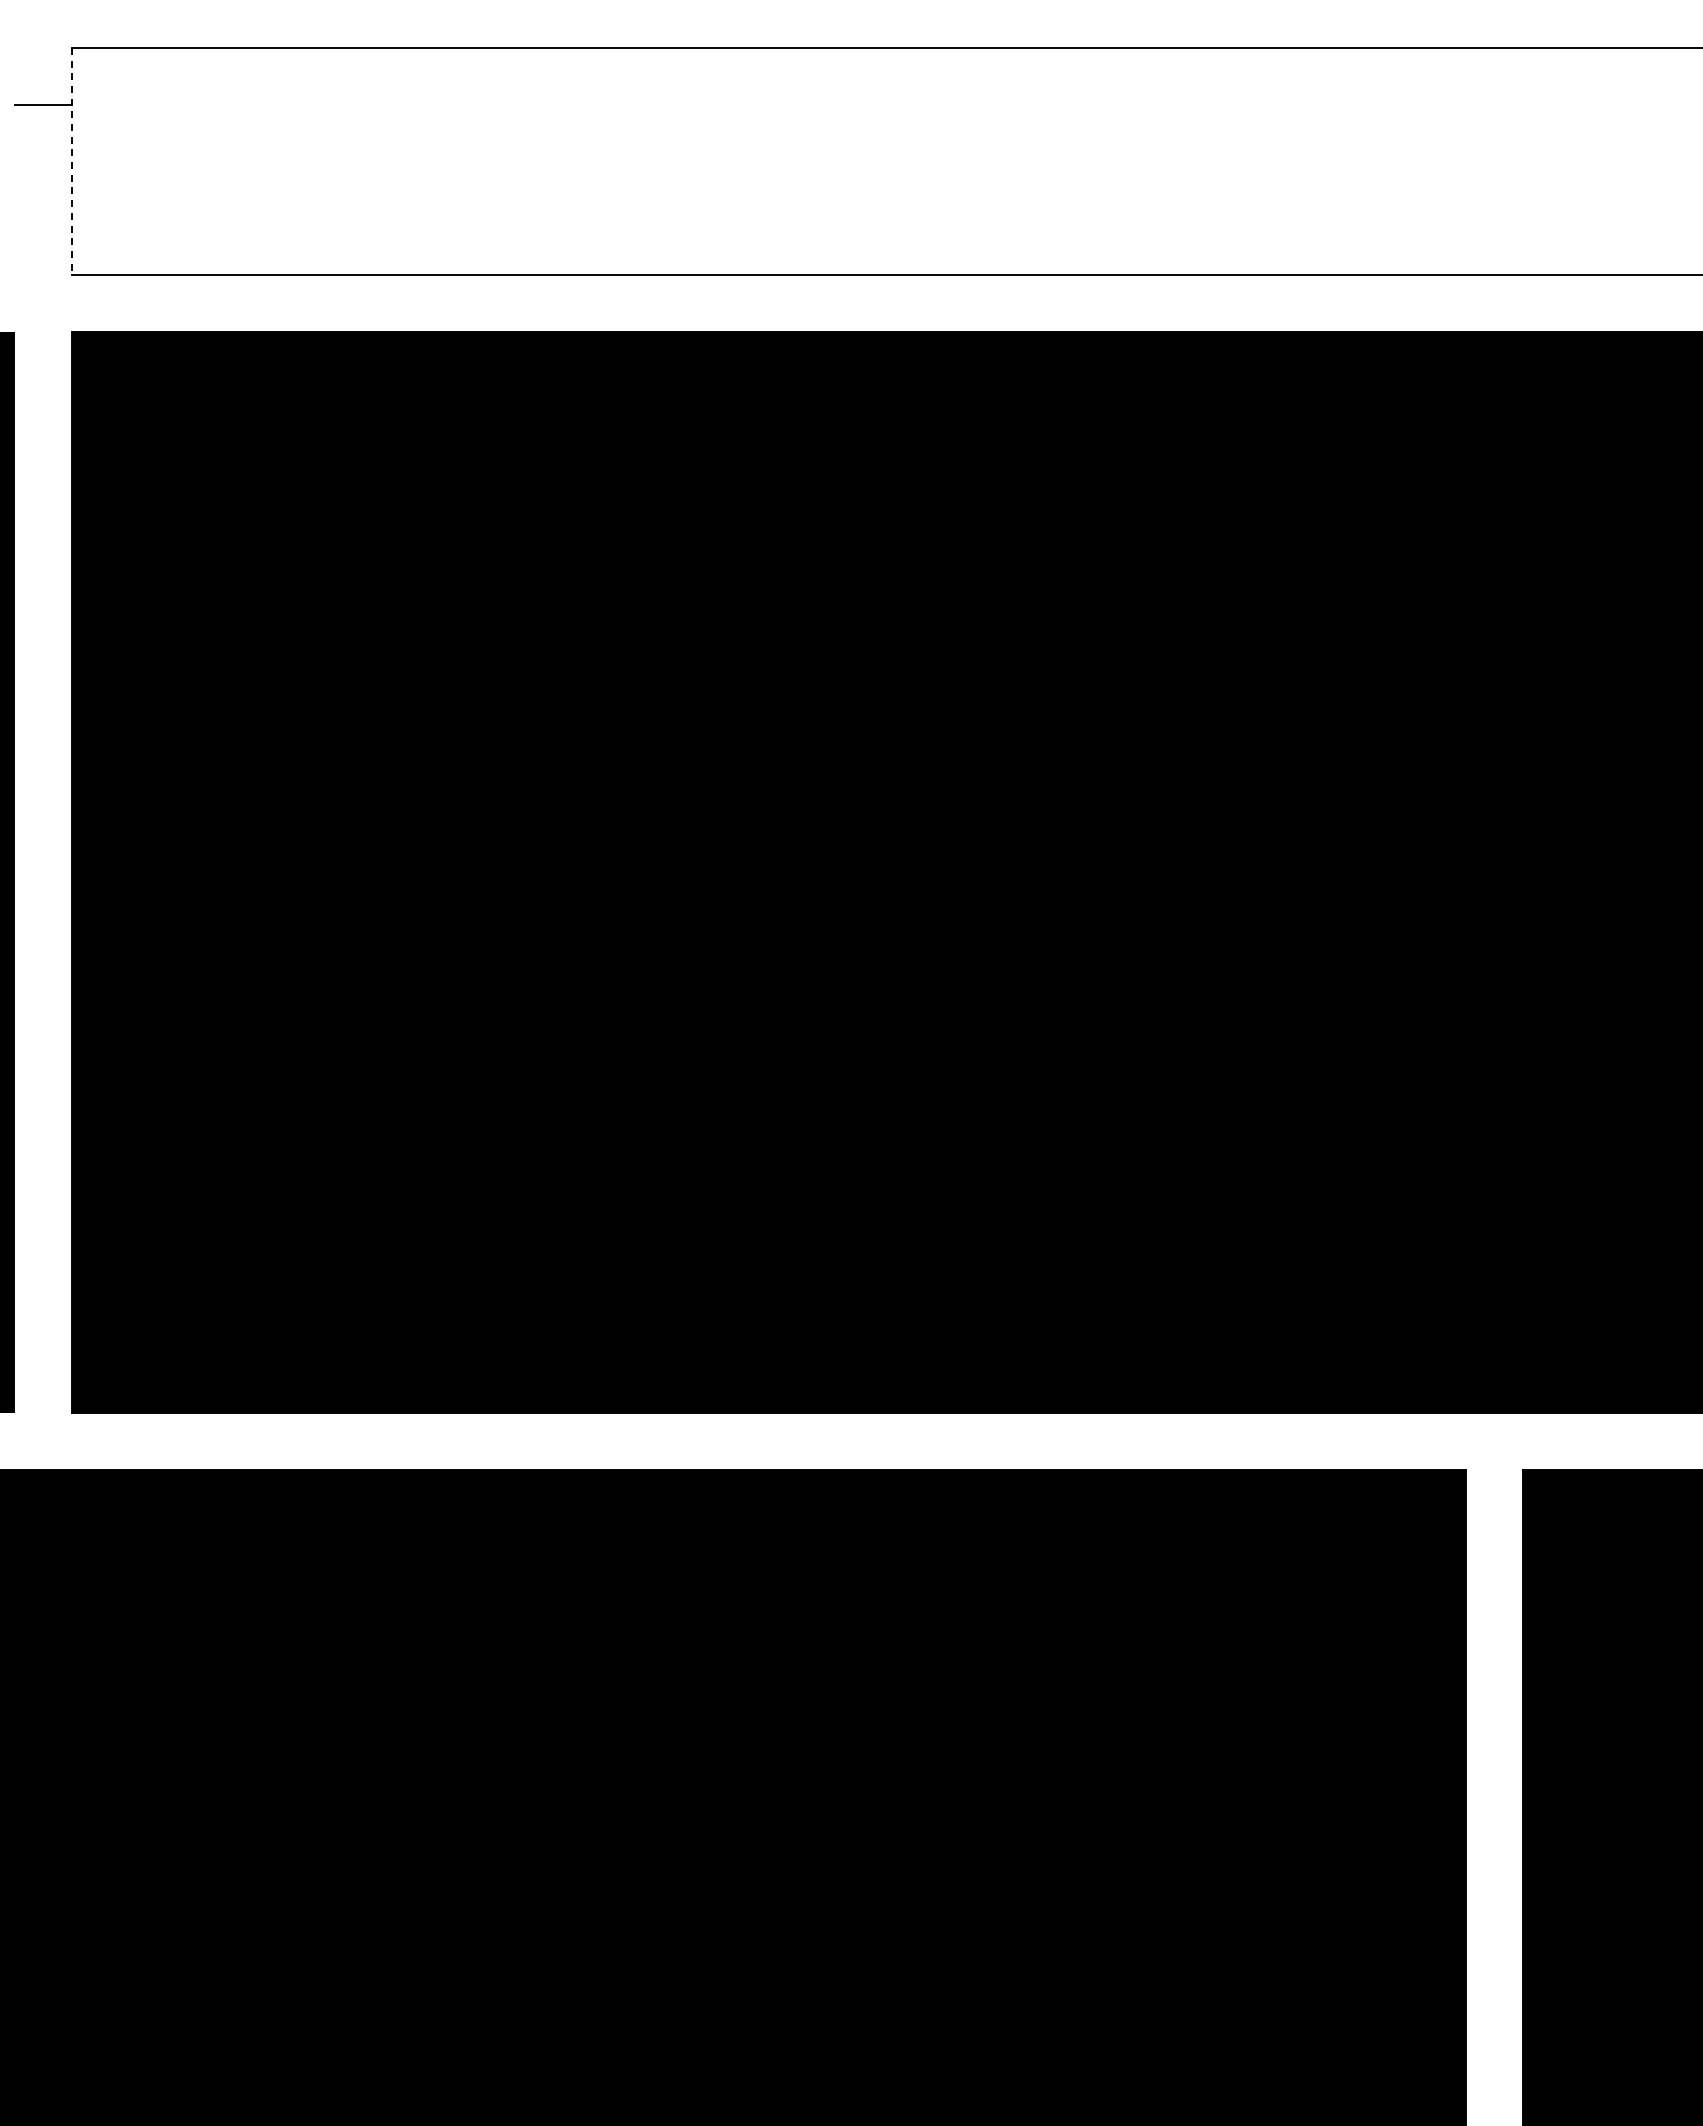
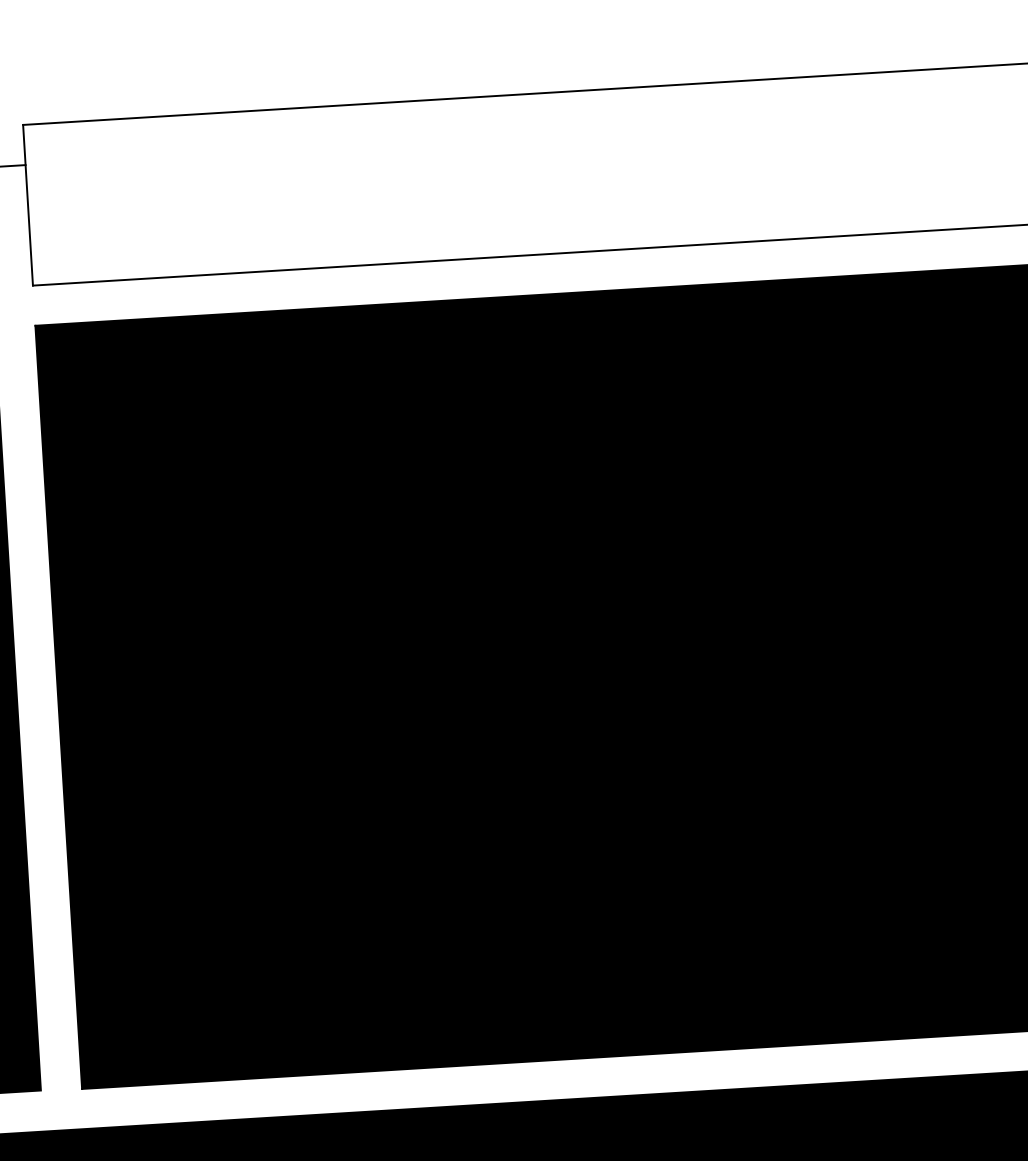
line: (72, 161) -> (28, 205), dashed -> solid

